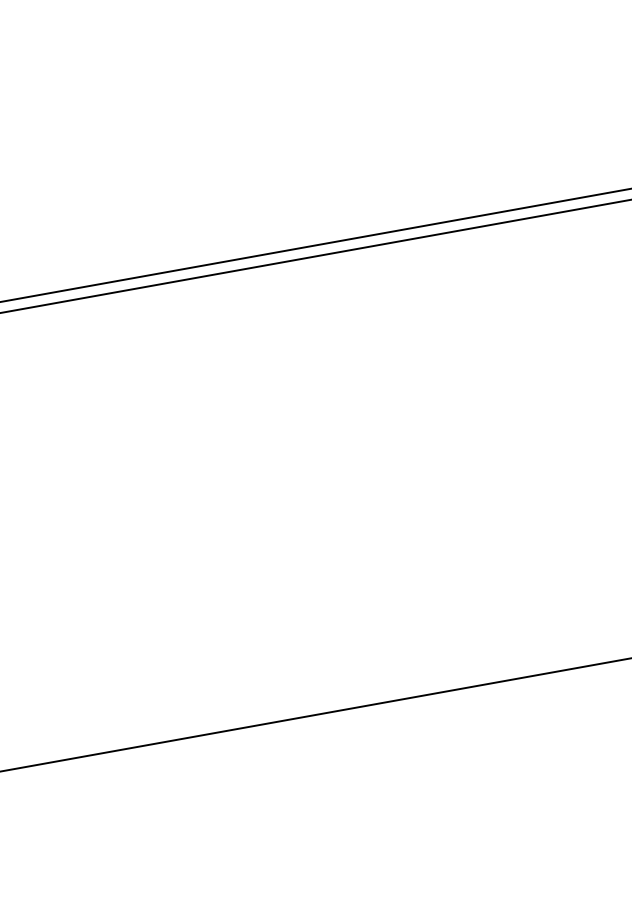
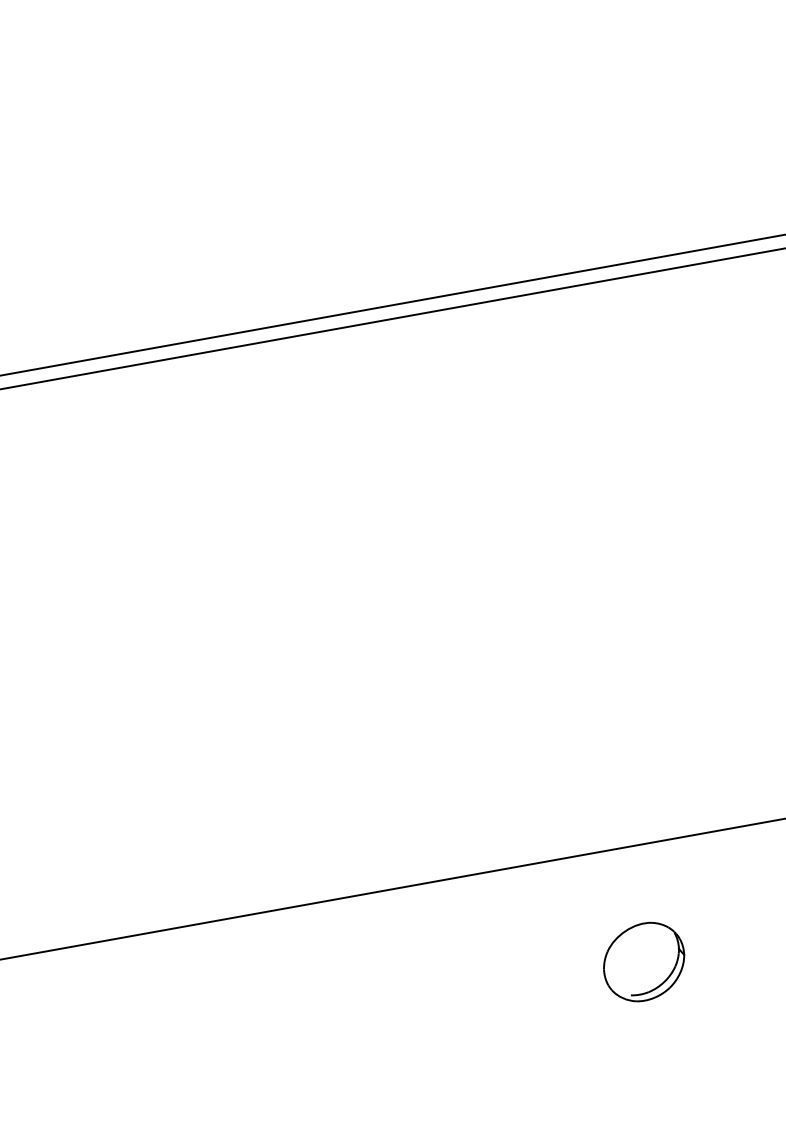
part: (518, 773) -> (644, 961), added

